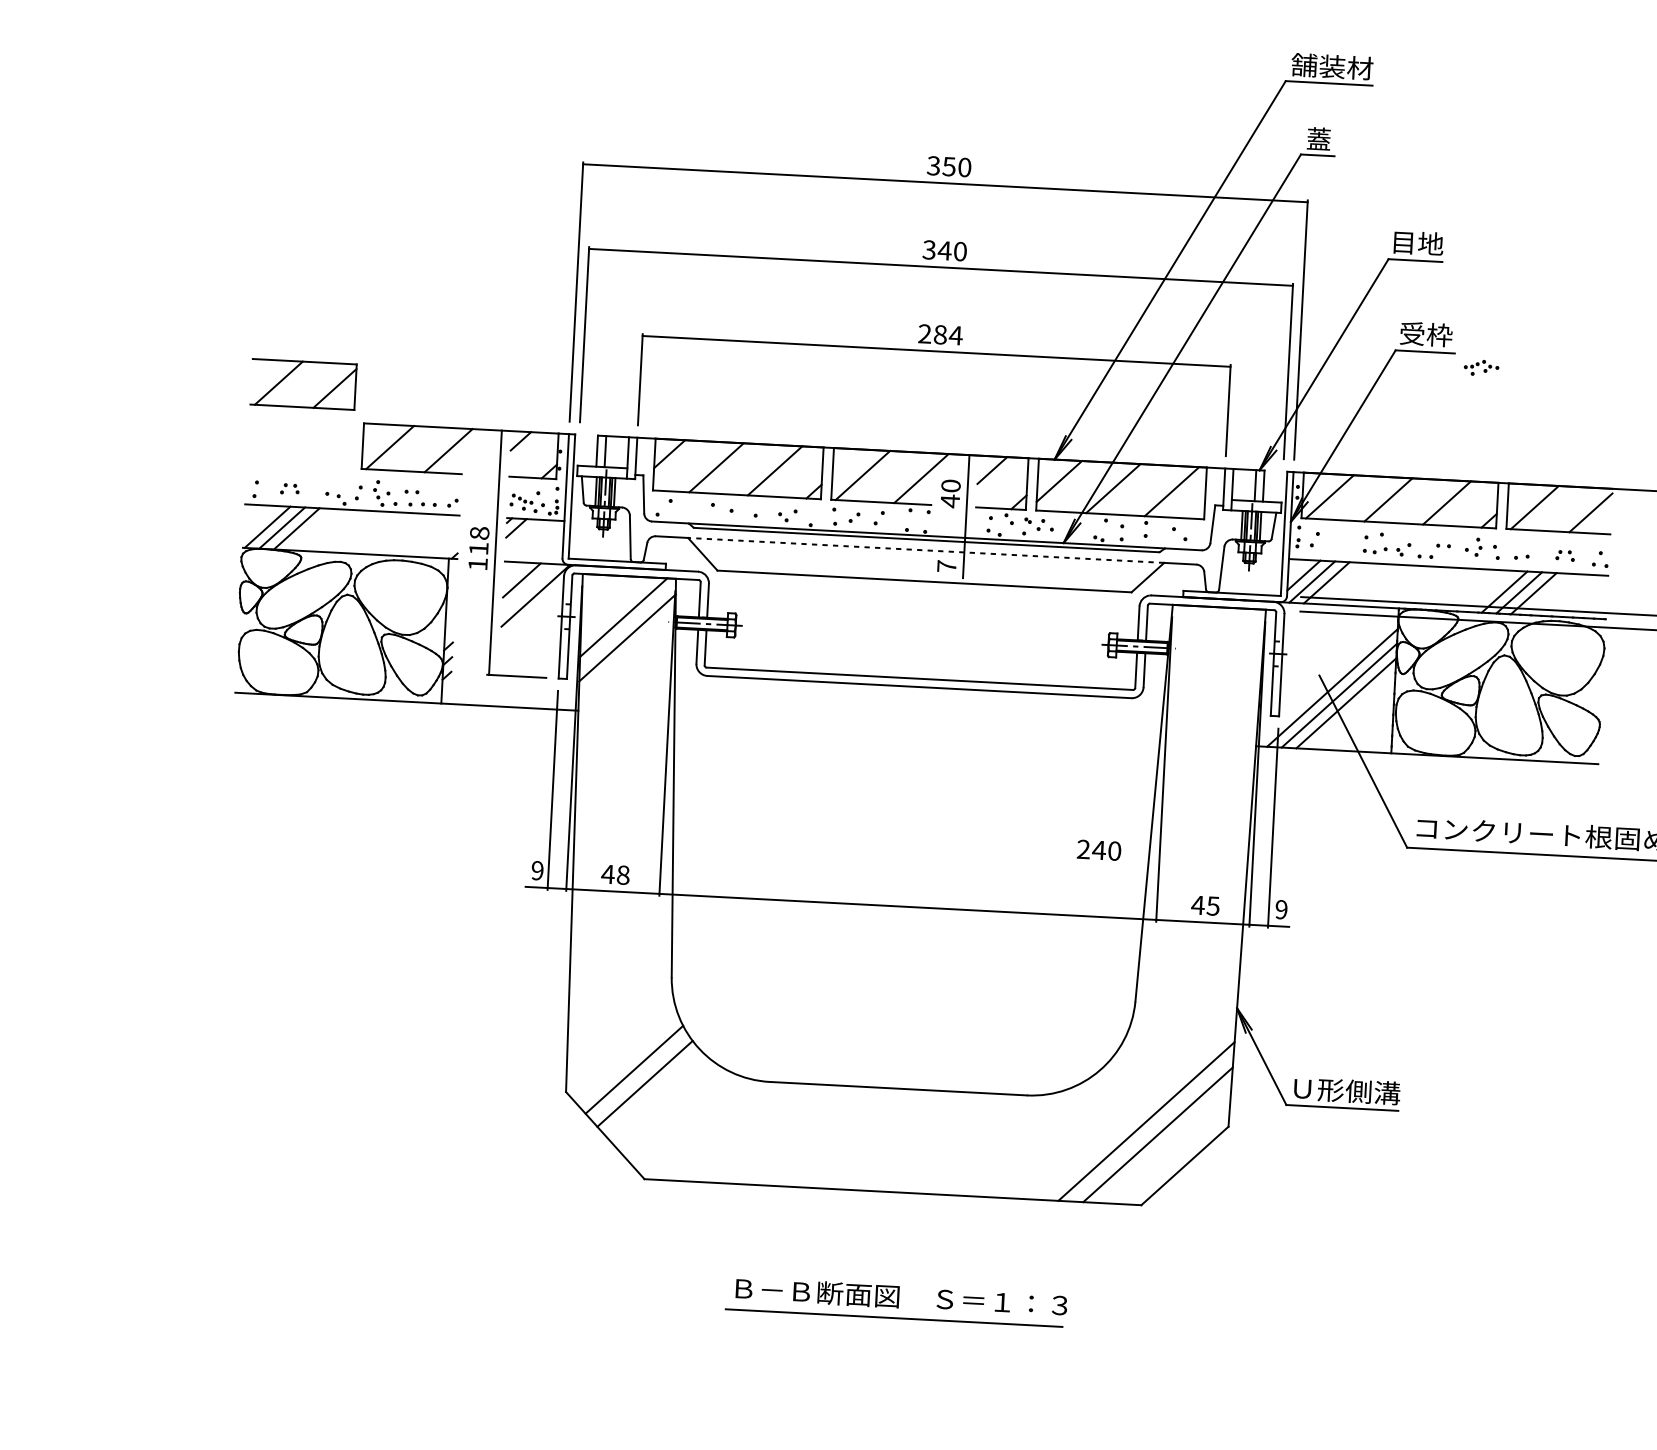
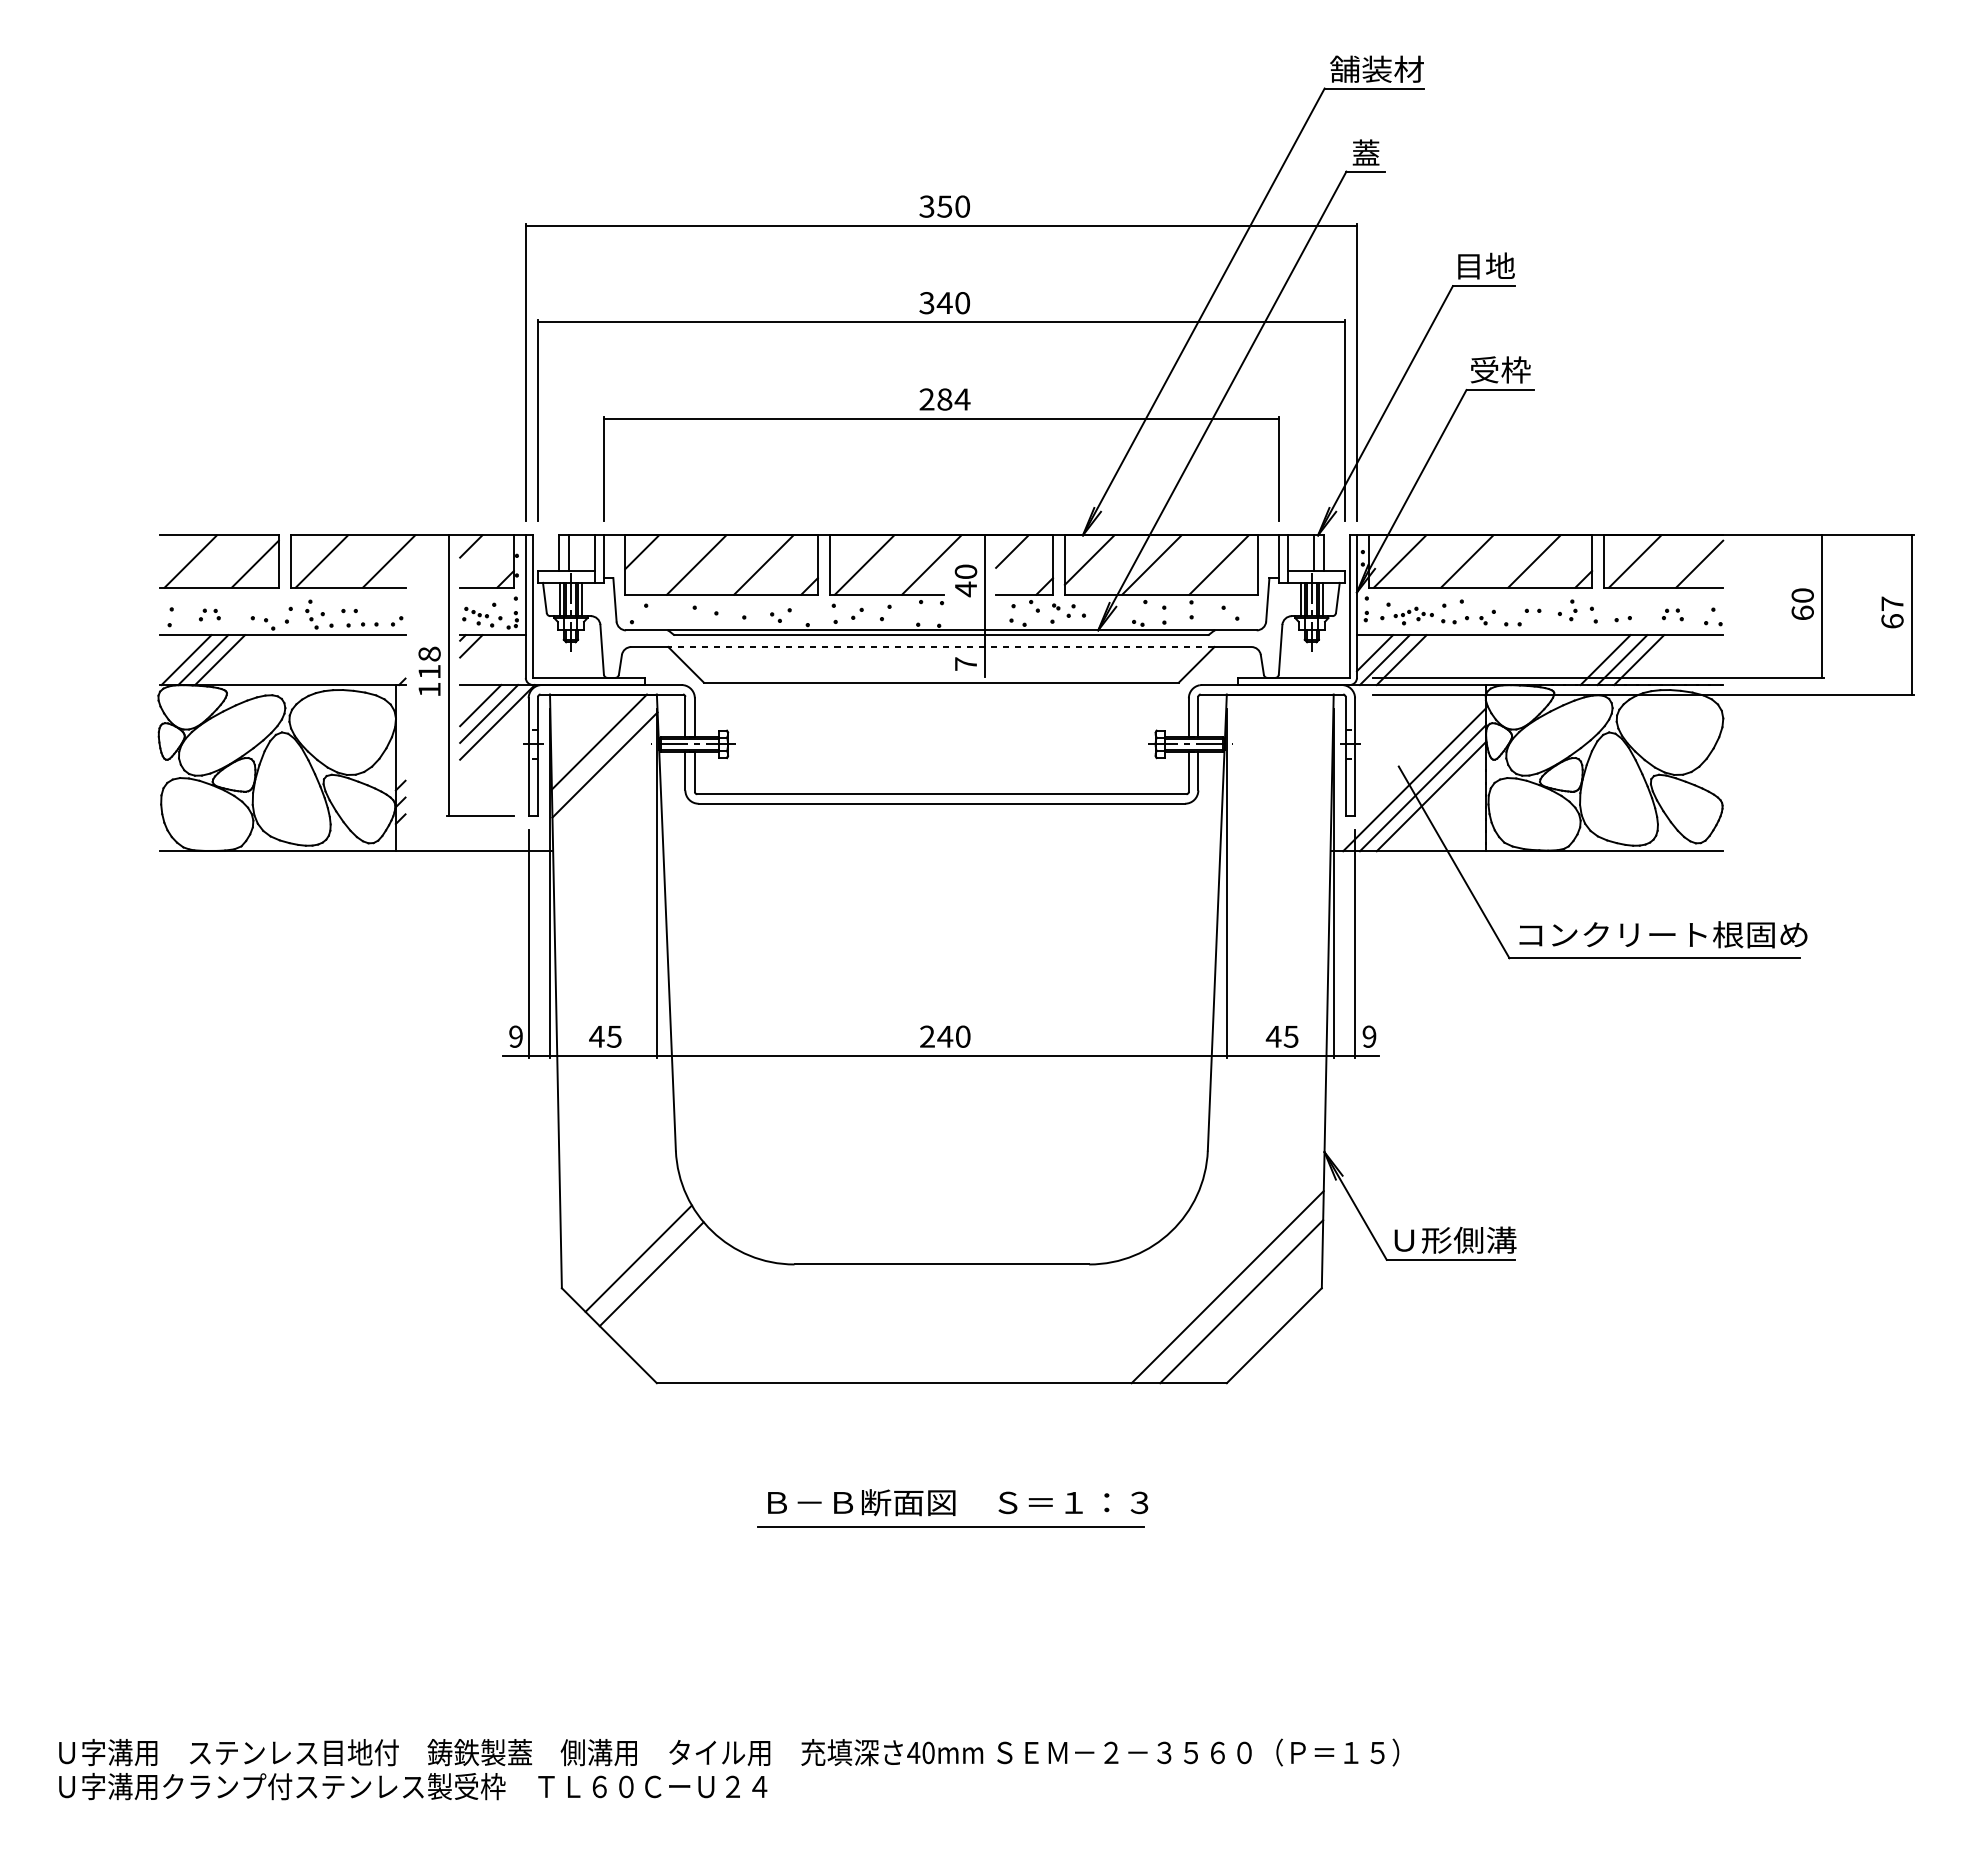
part: (1481, 367) -> (1413, 615), moved
part: (303, 384) -> (219, 561), moved
line: (529, 587) -> (489, 713), added
text: (1099, 850) -> (945, 1036), moved
text: (623, 875) -> (614, 1036), 48 -> 45

